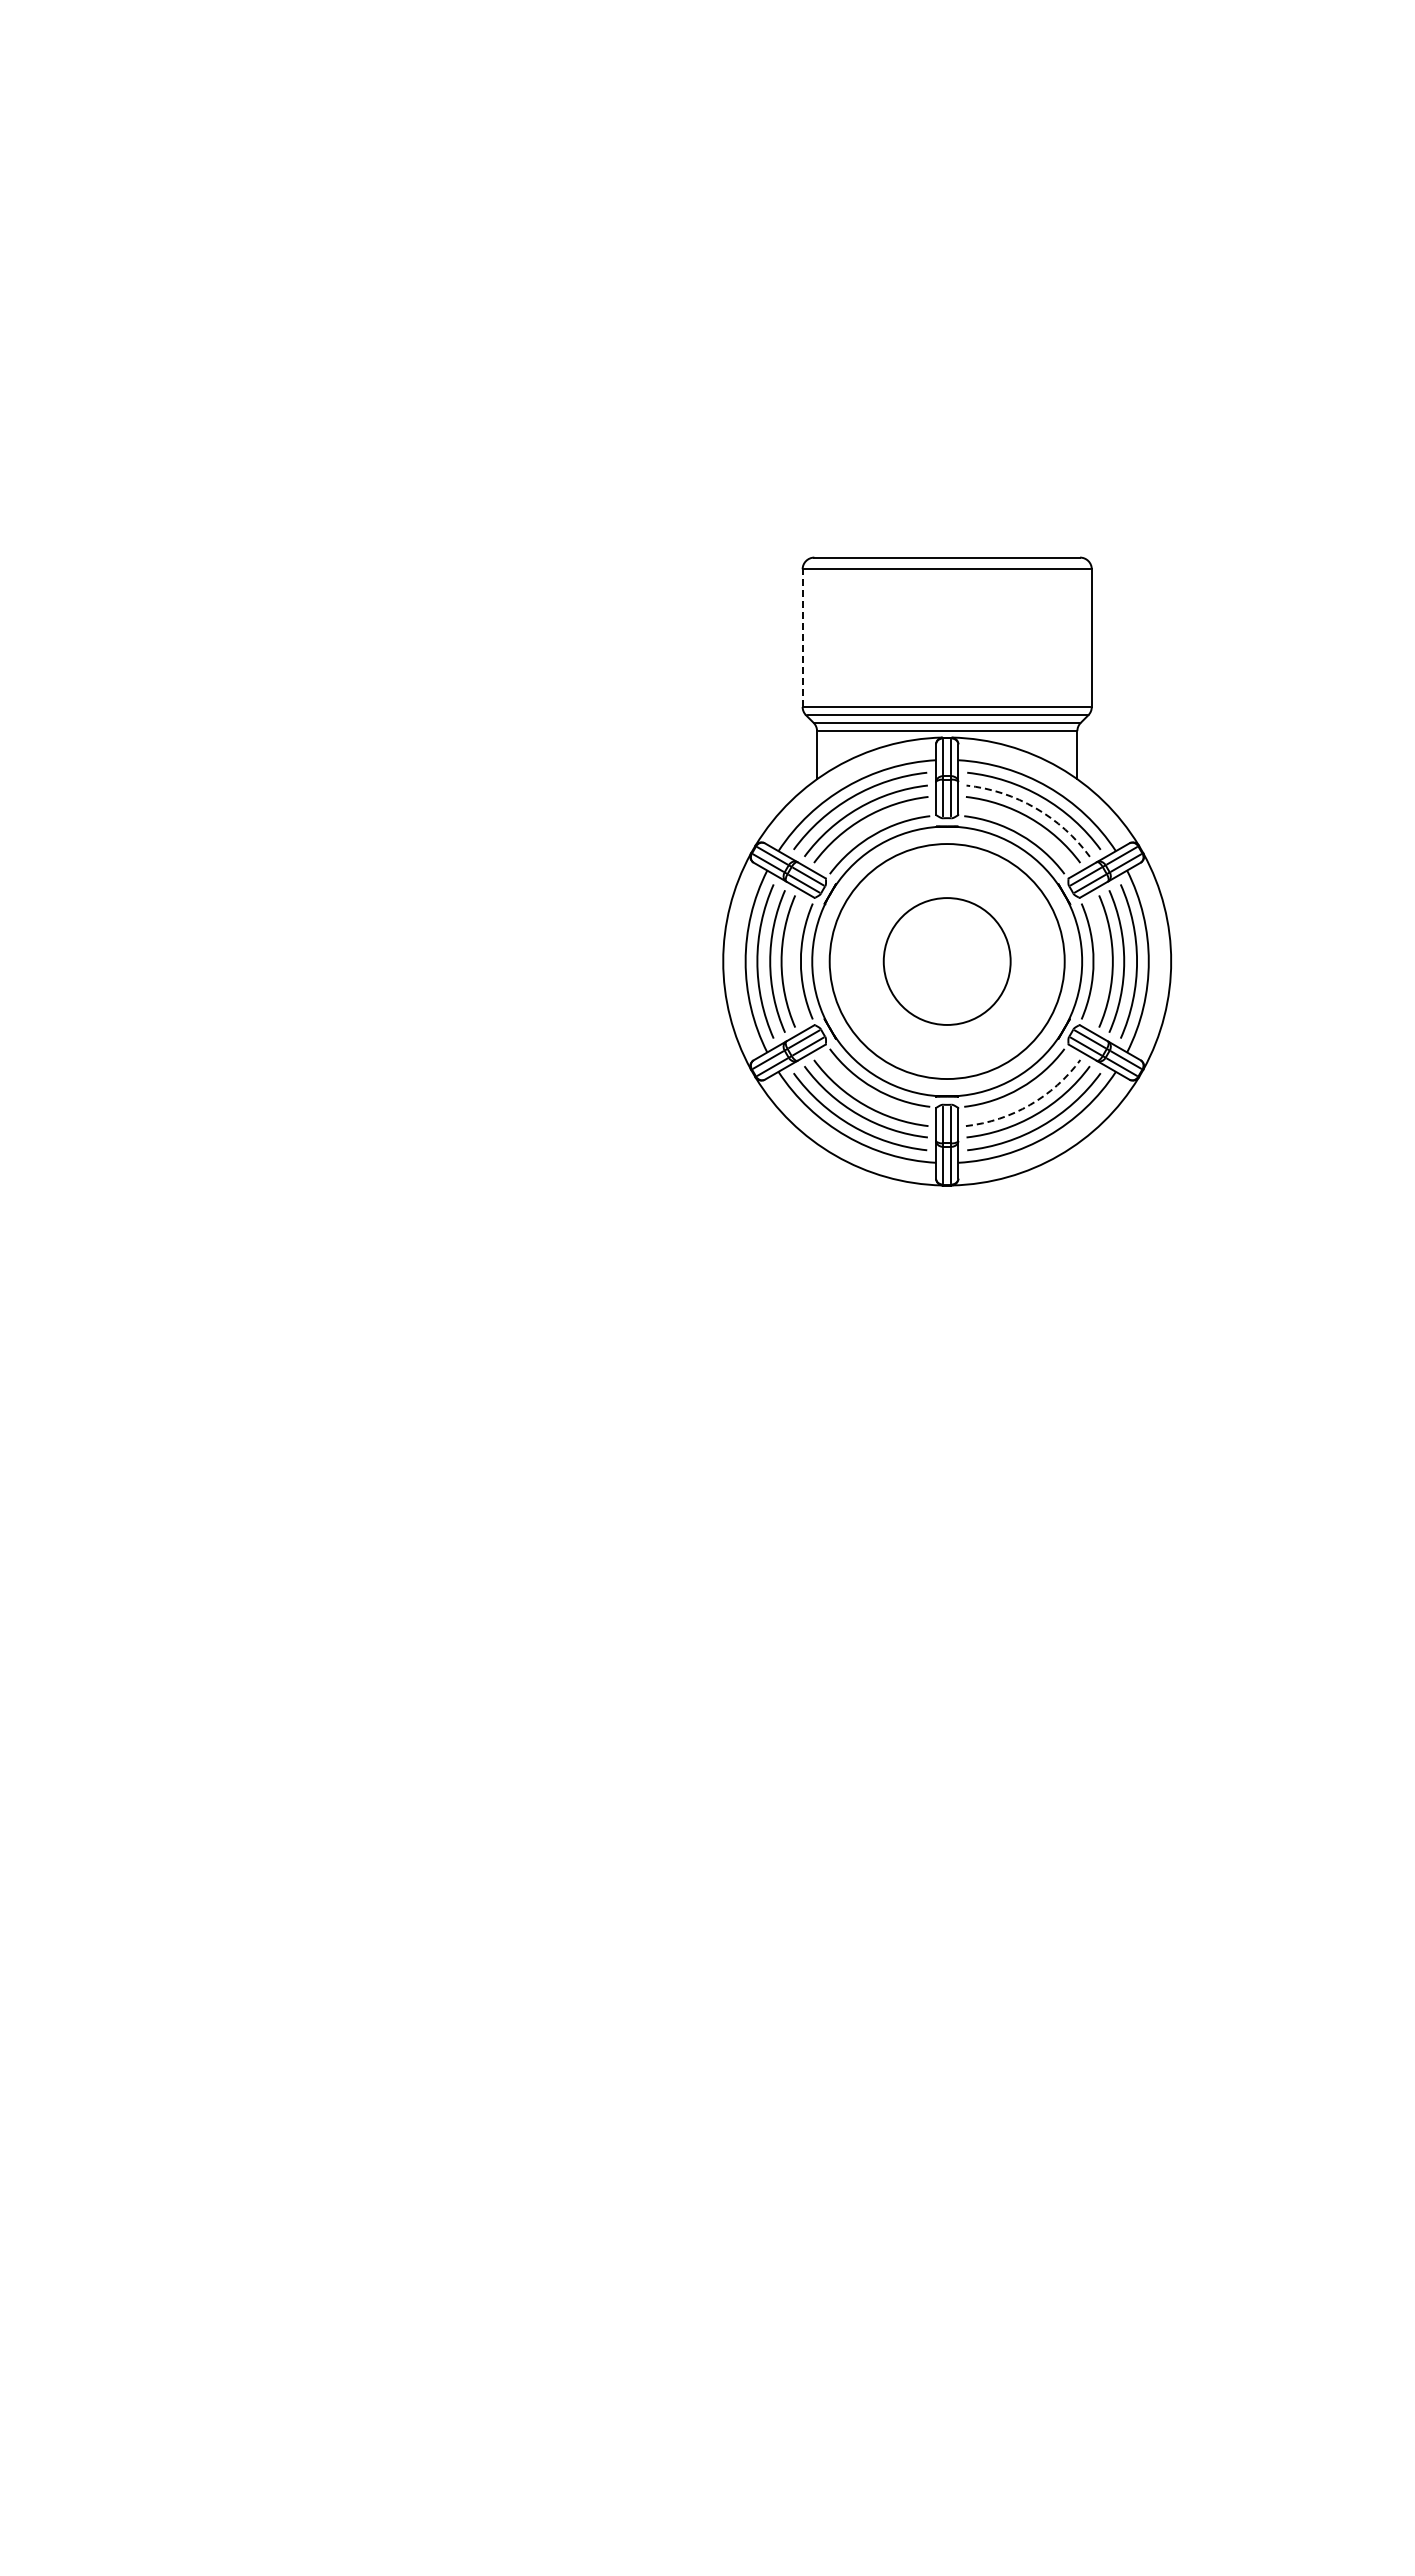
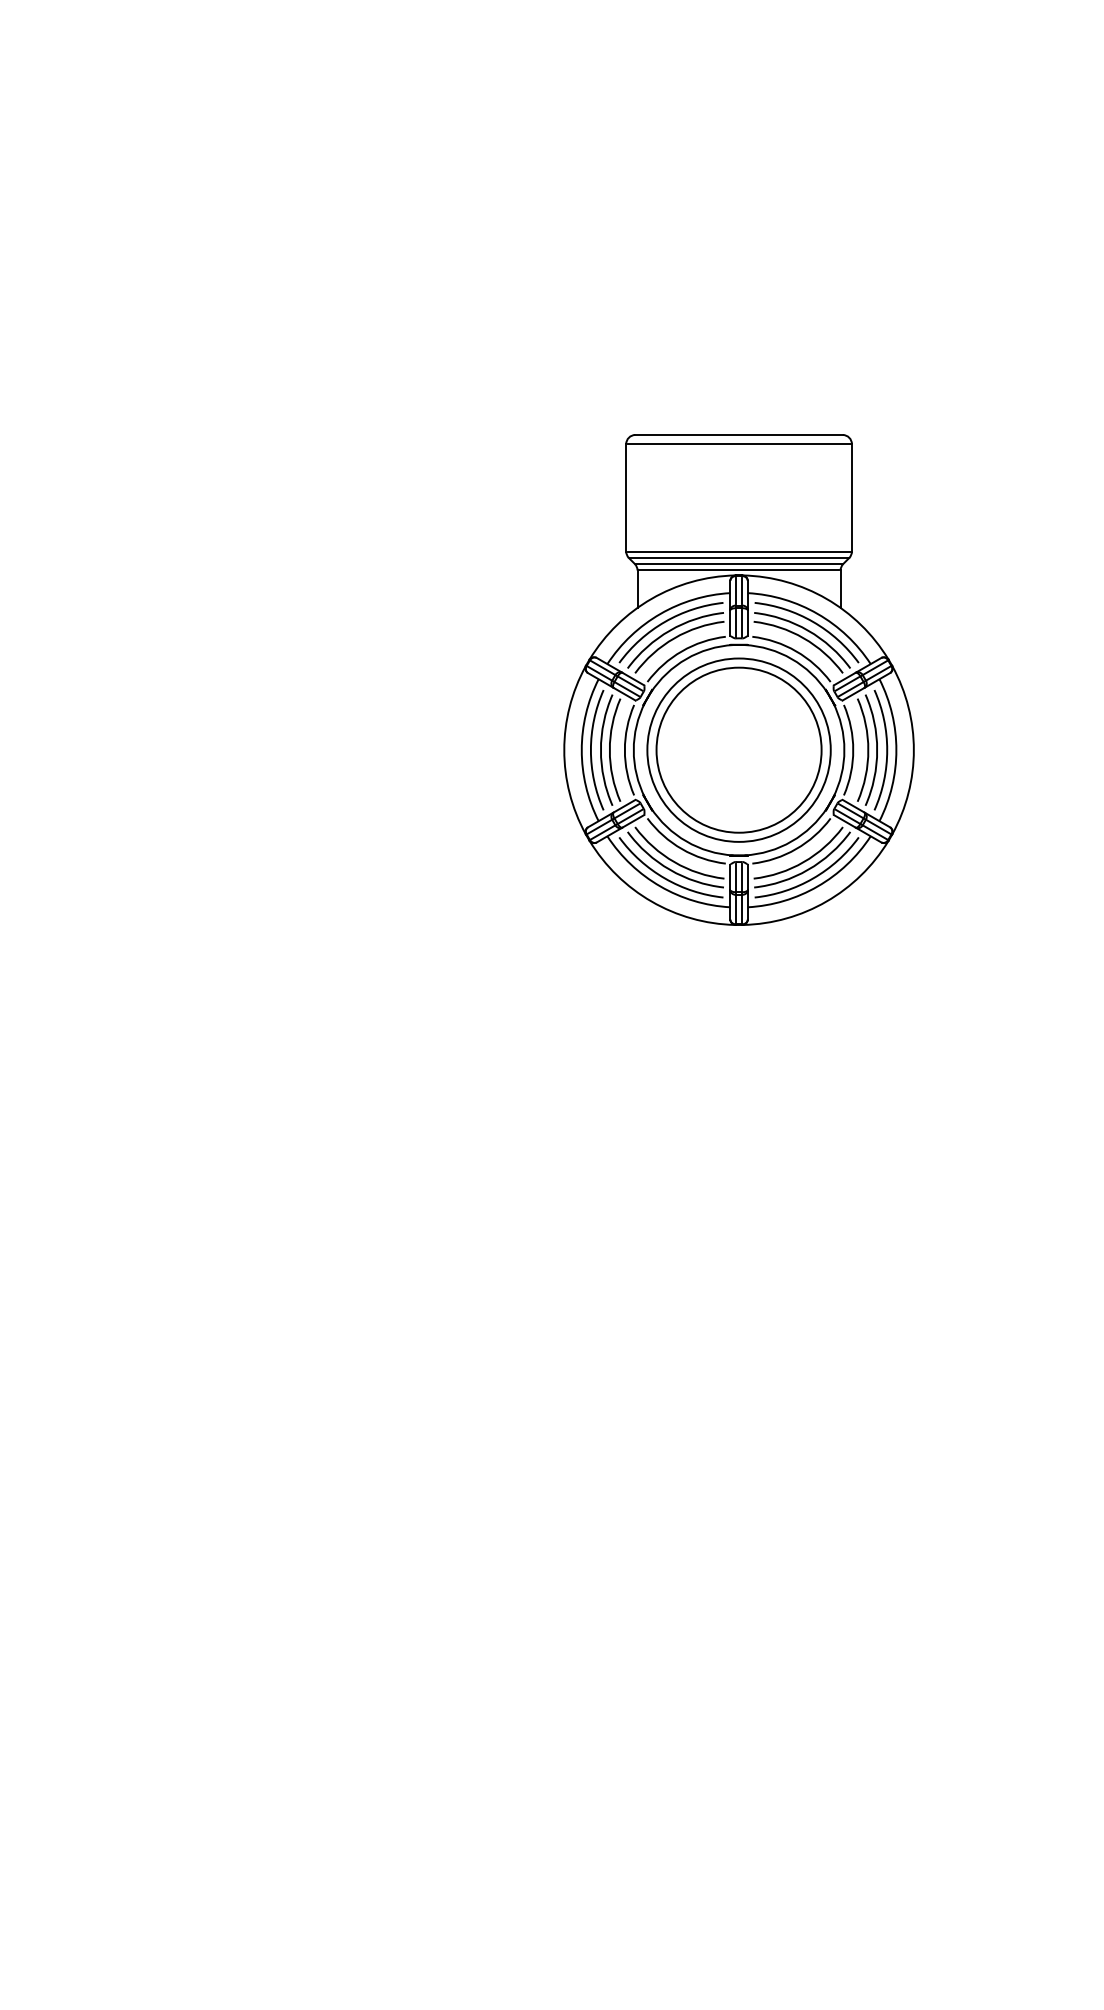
line: (802, 638) -> (626, 498), dashed -> solid
arc: (1035, 808) -> (807, 630), dashed -> solid
circle: (946, 961) -> (738, 750), size x1.67
arc: (1030, 1104) -> (804, 861), dashed -> solid

